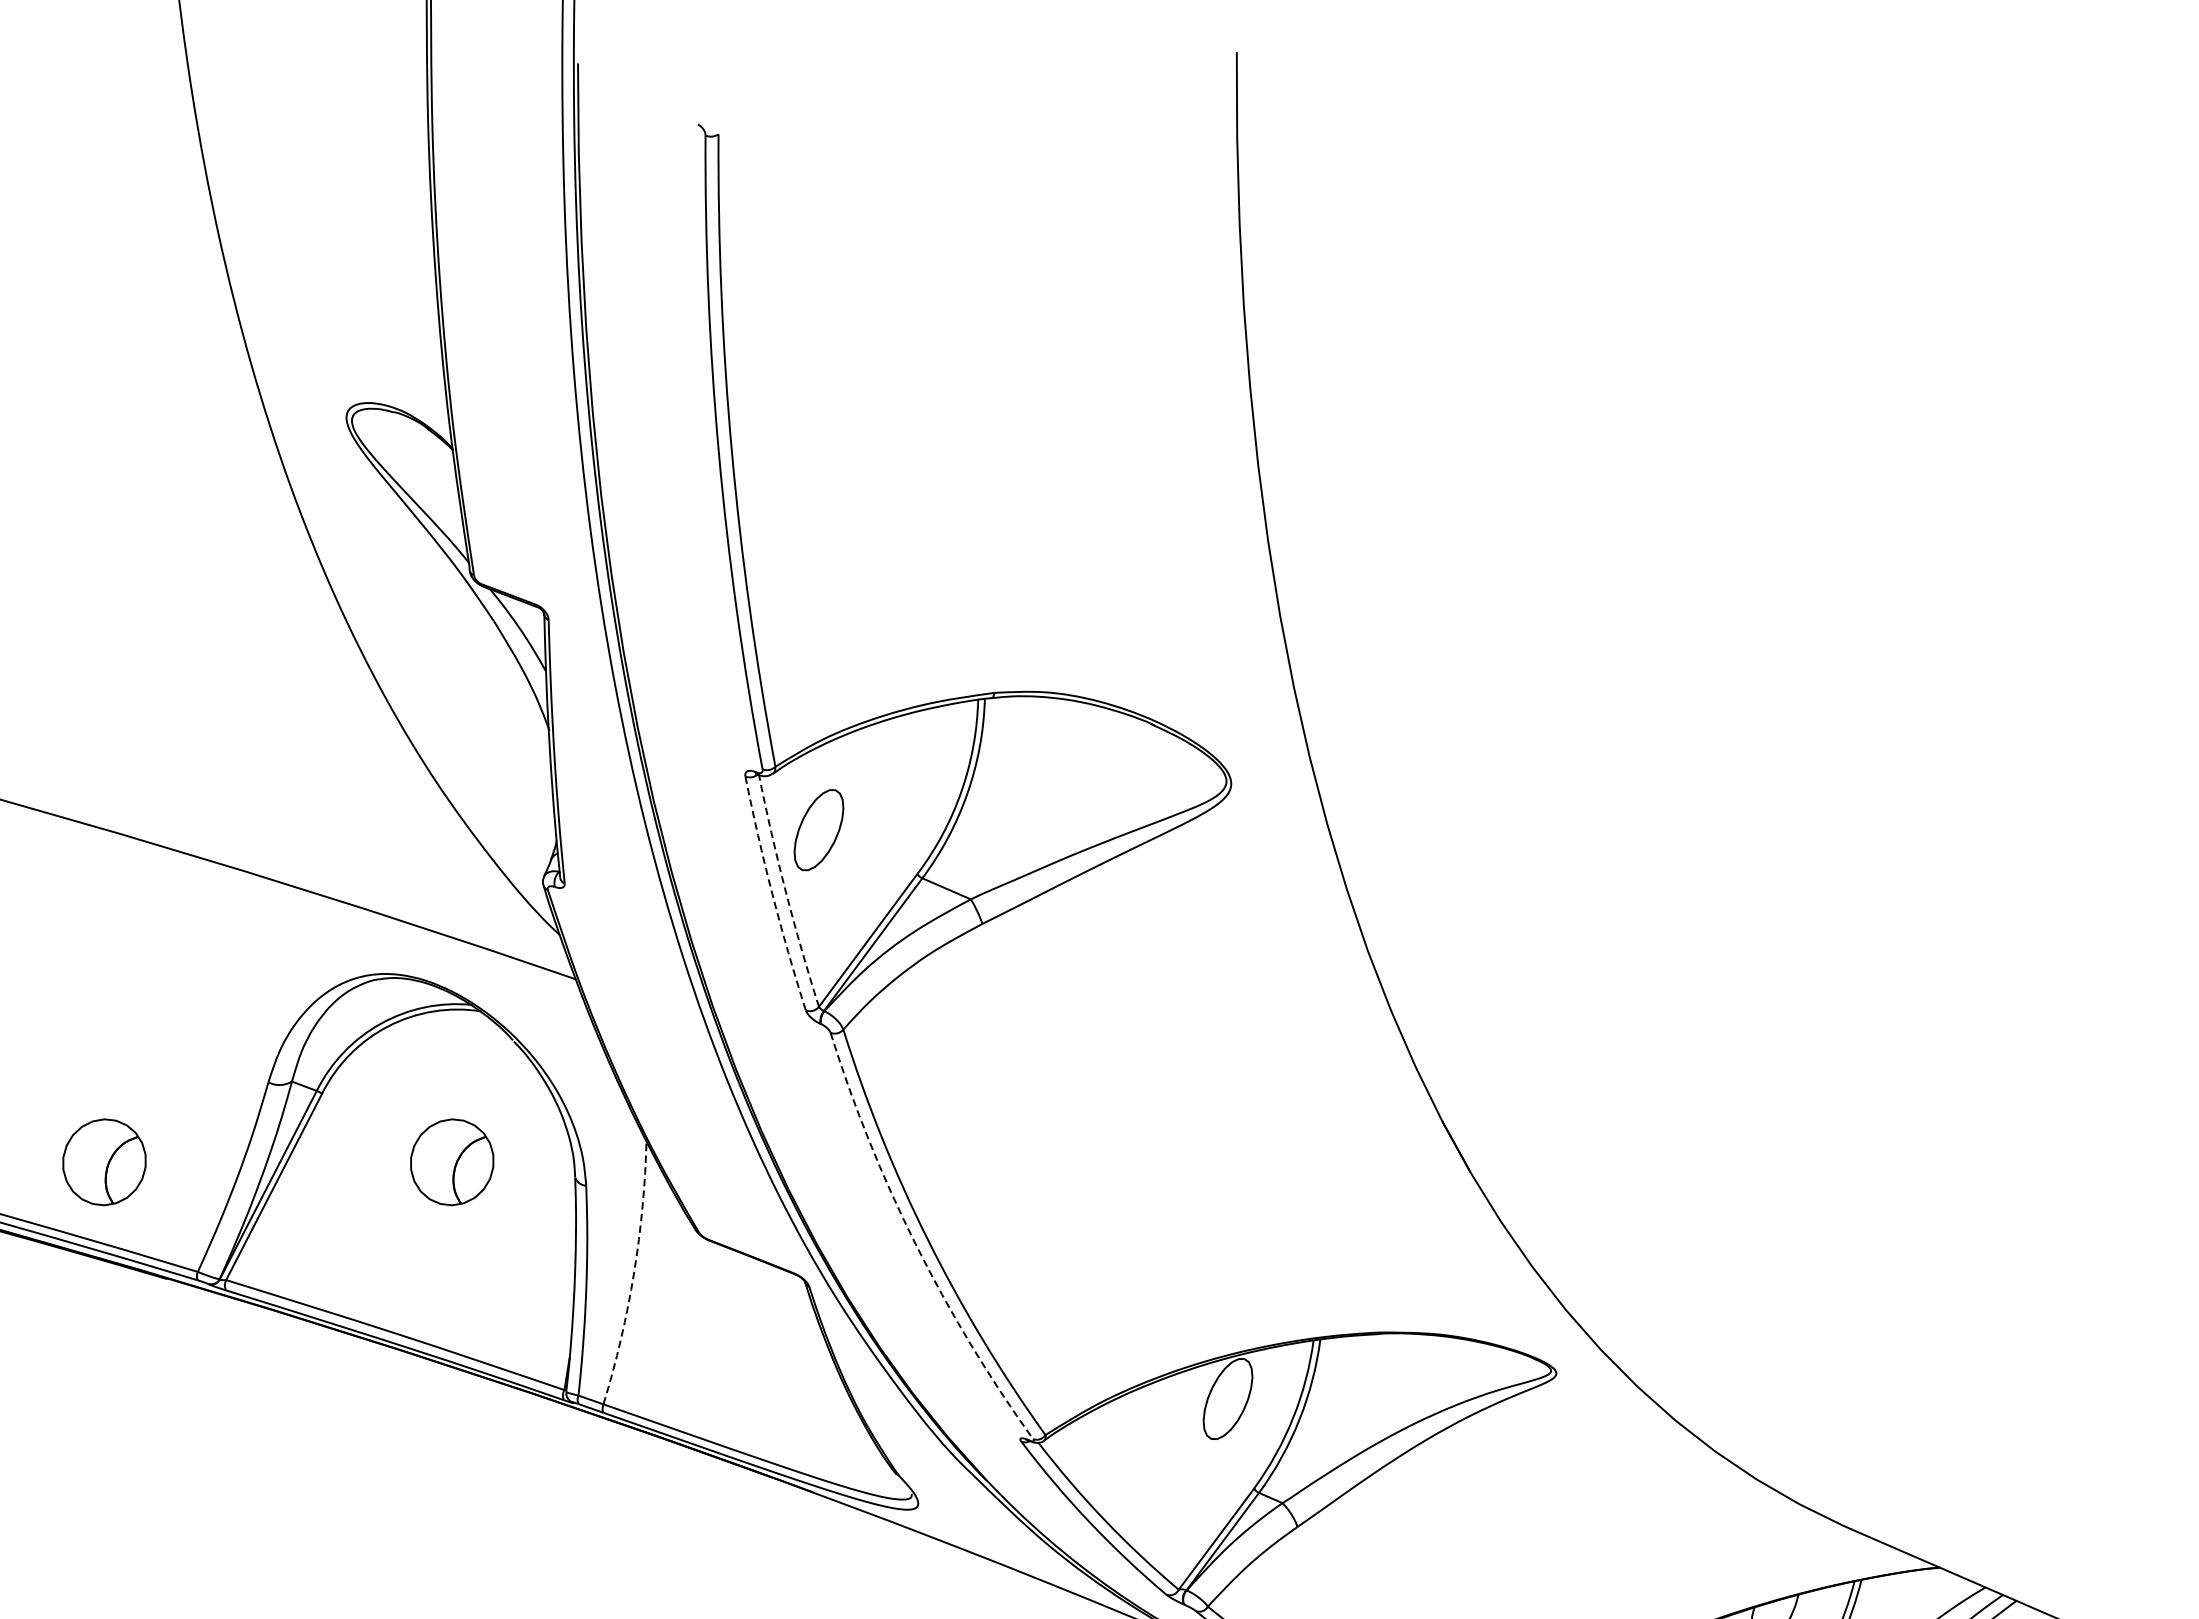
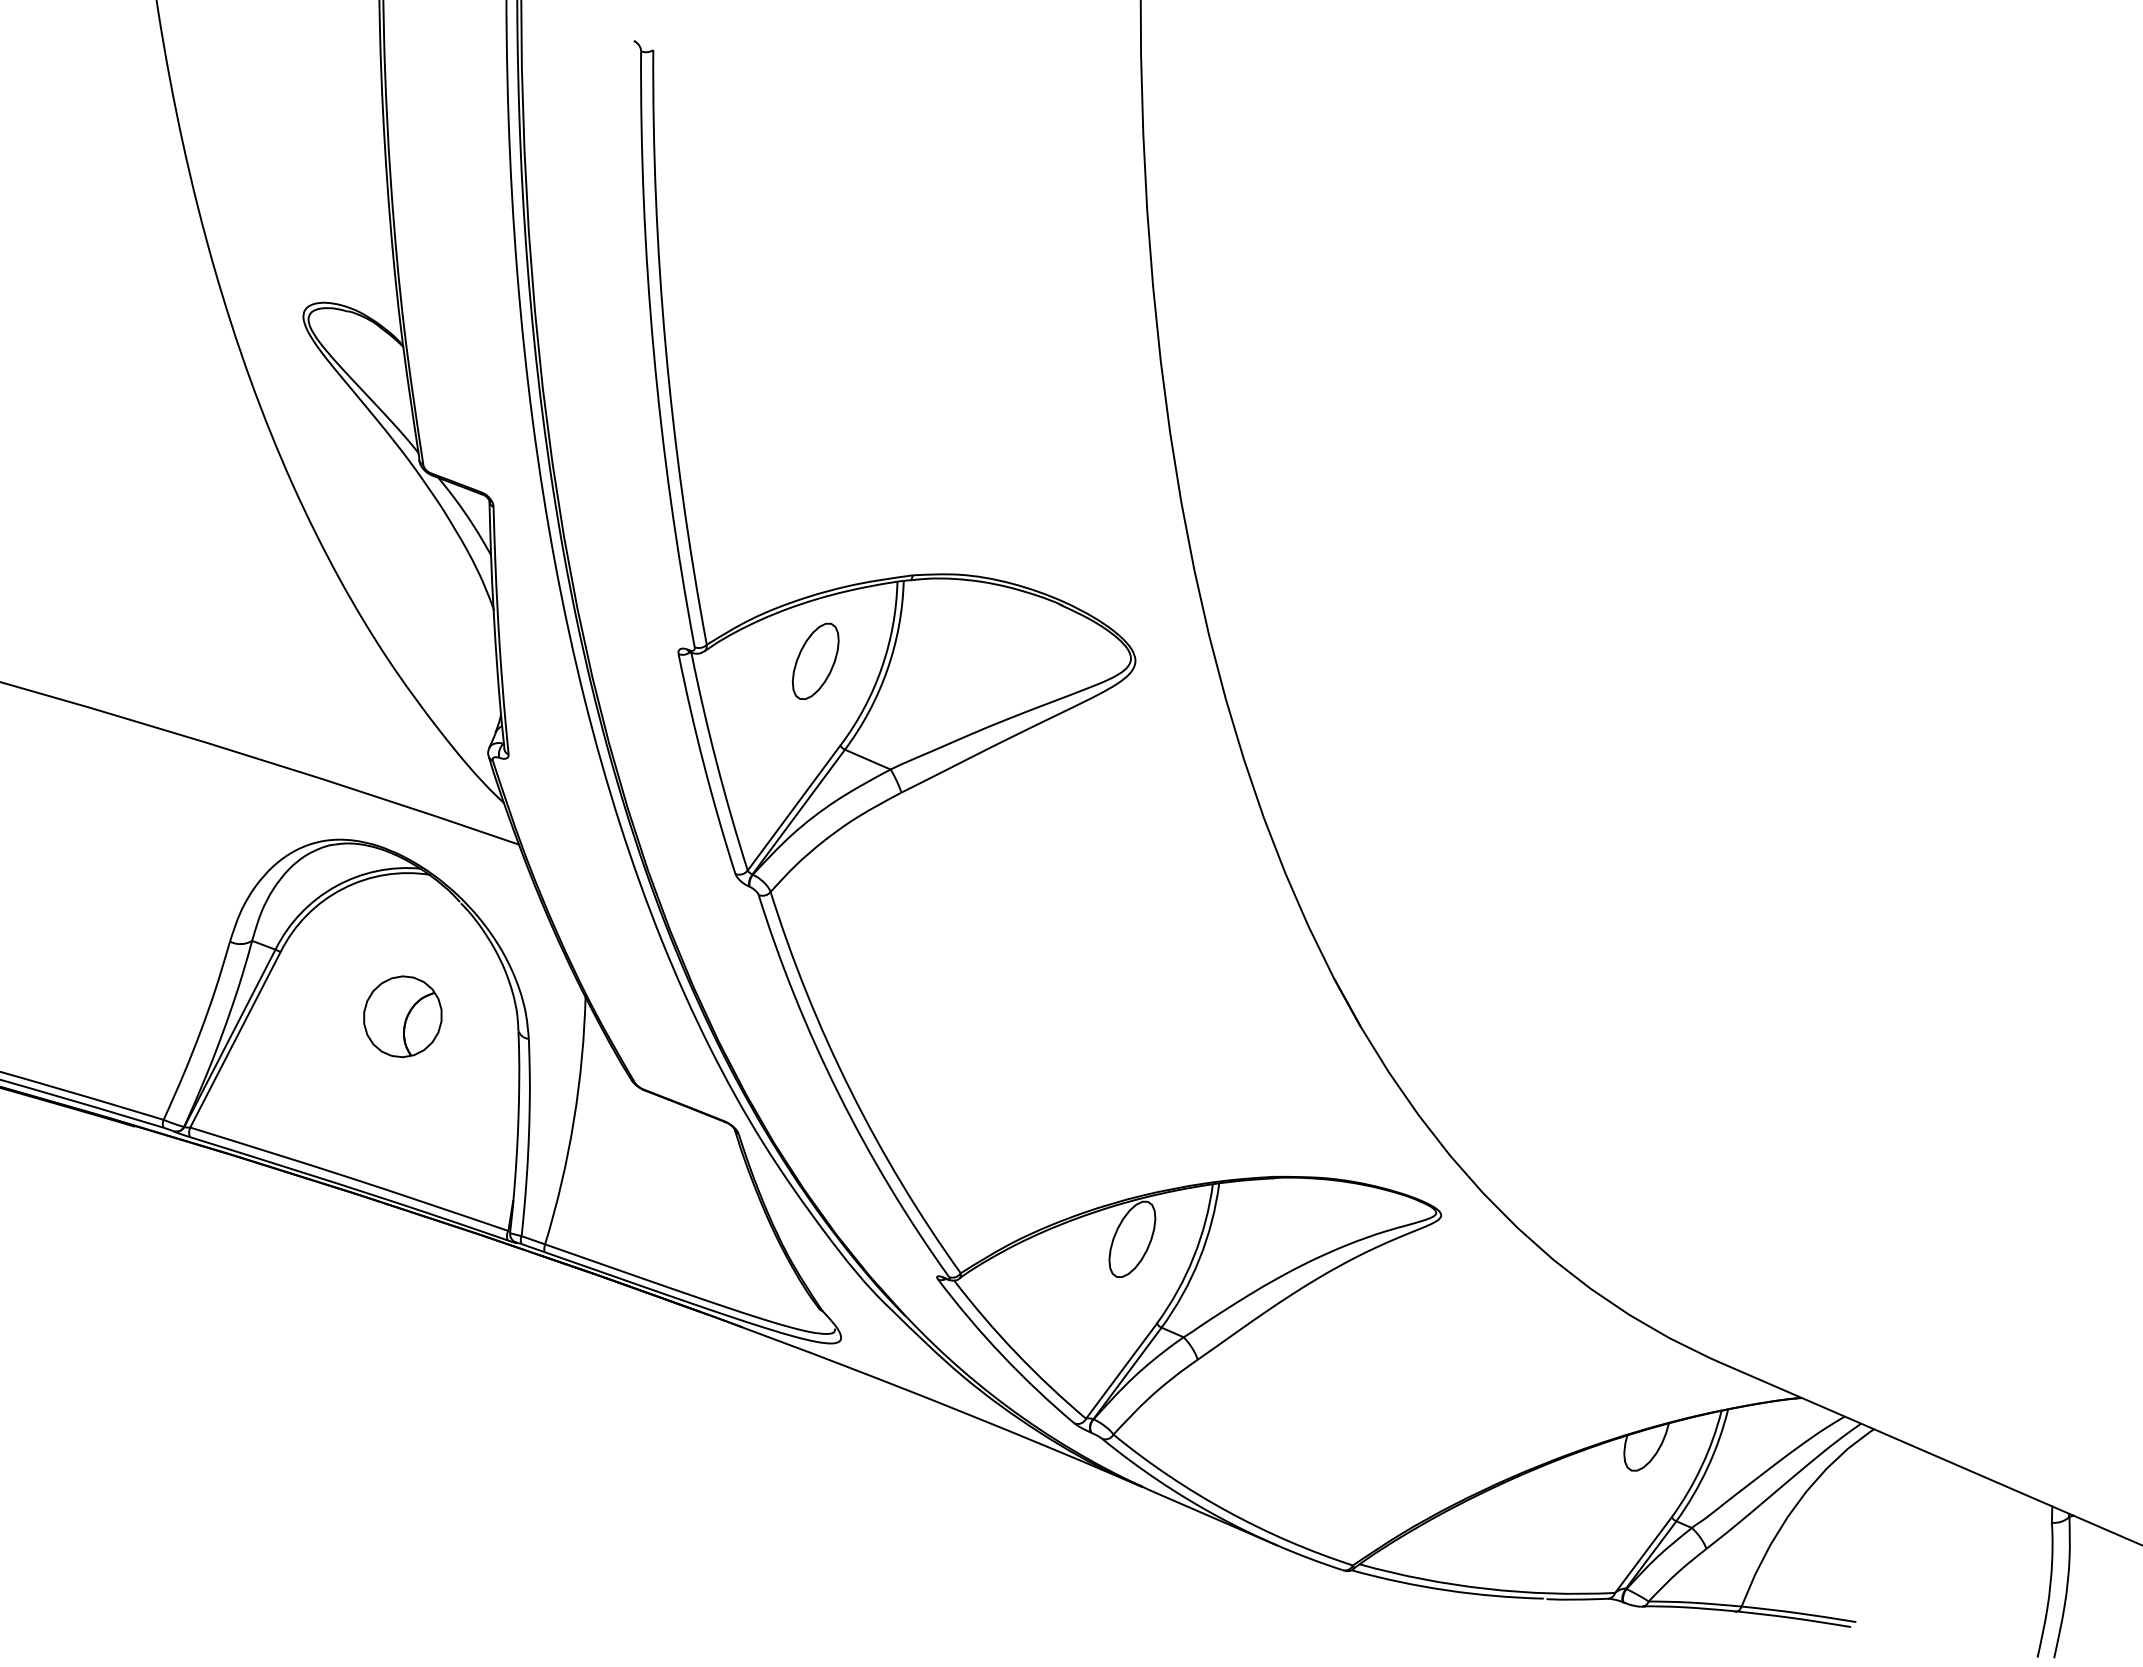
part: (818, 829) -> (815, 660), moved
arc: (785, 890) -> (716, 761), dashed -> solid
arc: (772, 894) -> (704, 764), dashed -> solid
part: (104, 1162) -> (75, 1016), removed
arc: (915, 1243) -> (838, 1093), dashed -> solid
arc: (633, 1272) -> (573, 1120), dashed -> solid

